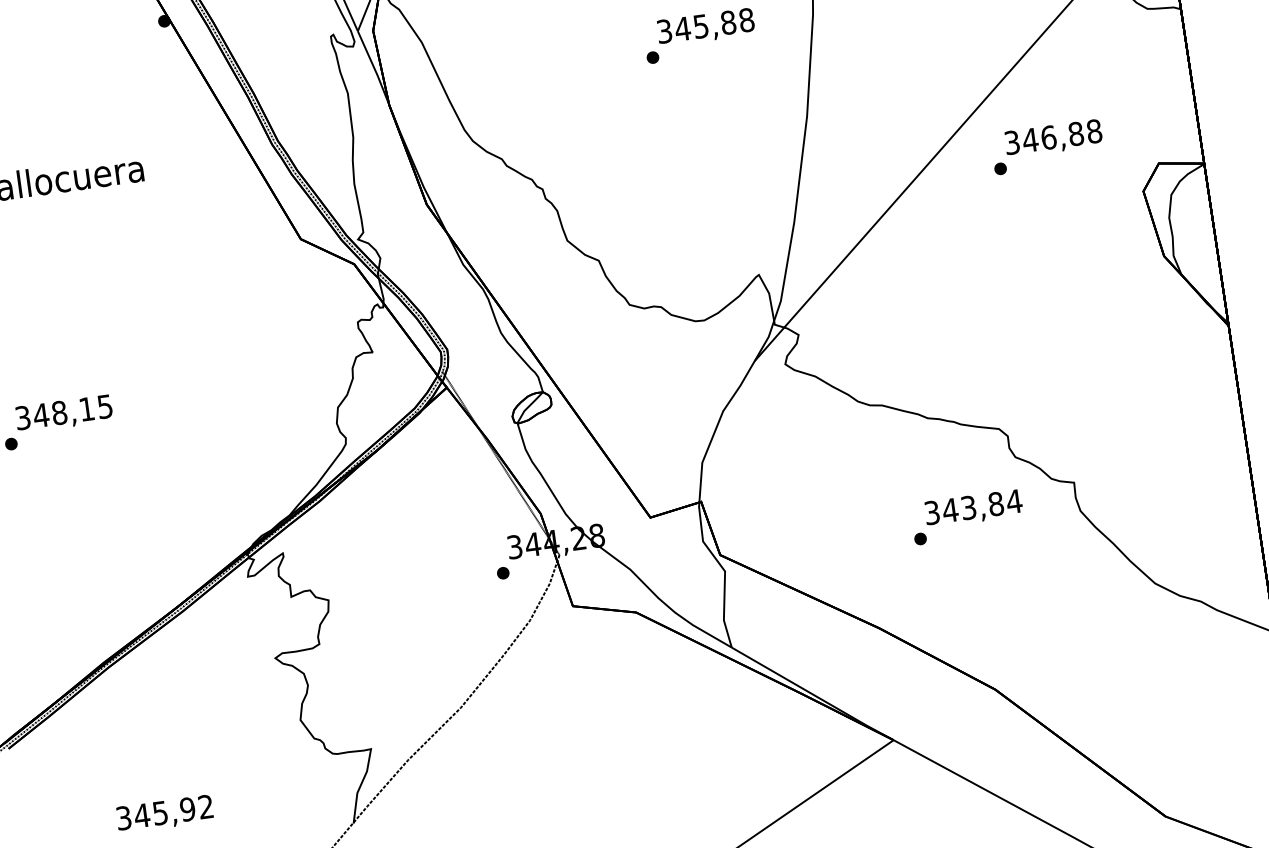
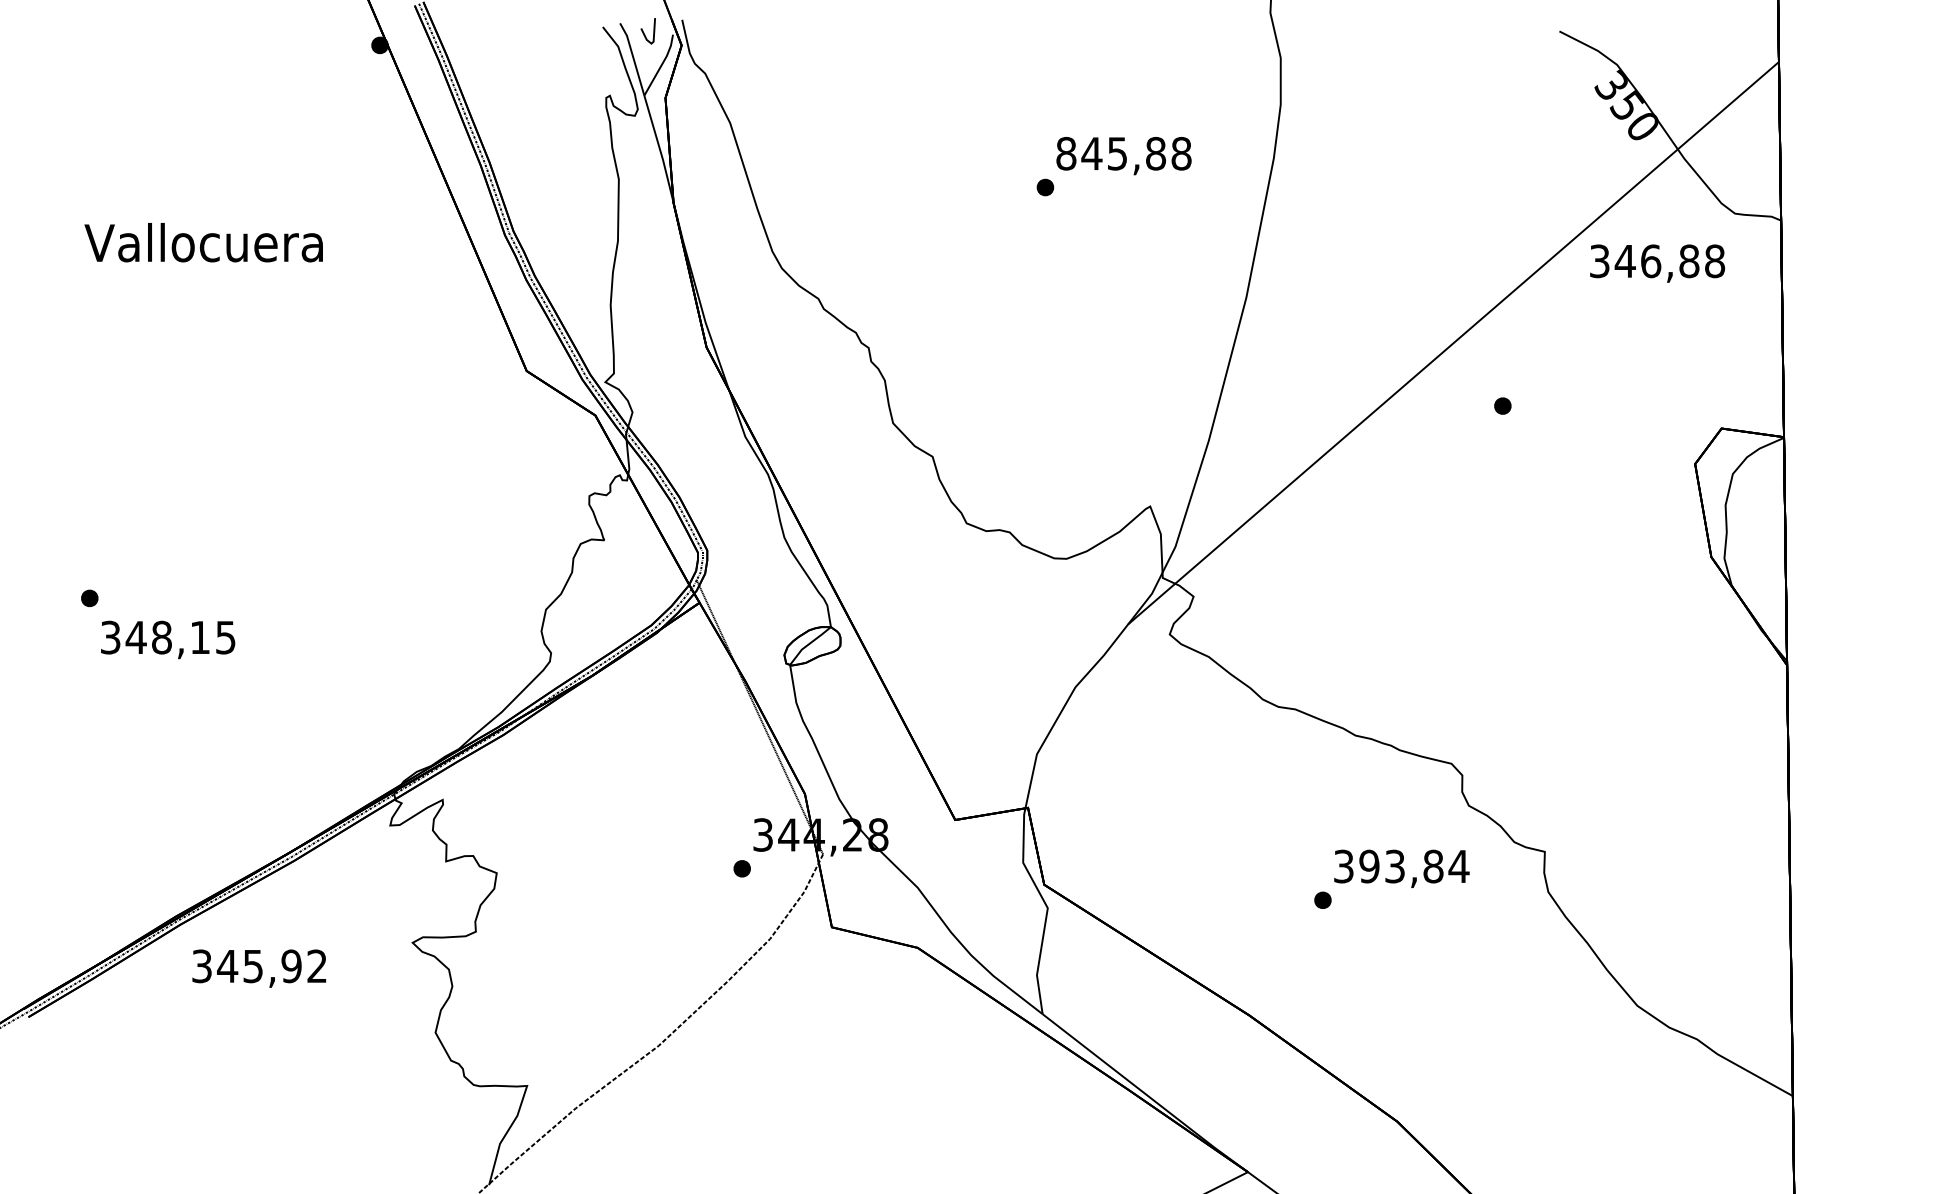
text: (664, 31) -> (1066, 153), 345,88 -> 845,88
text: (1053, 138) -> (1657, 263), moved
text: (64, 413) -> (168, 639), moved
text: (950, 510) -> (1369, 866), 343,84 -> 393,84
text: (165, 814) -> (259, 968), moved

